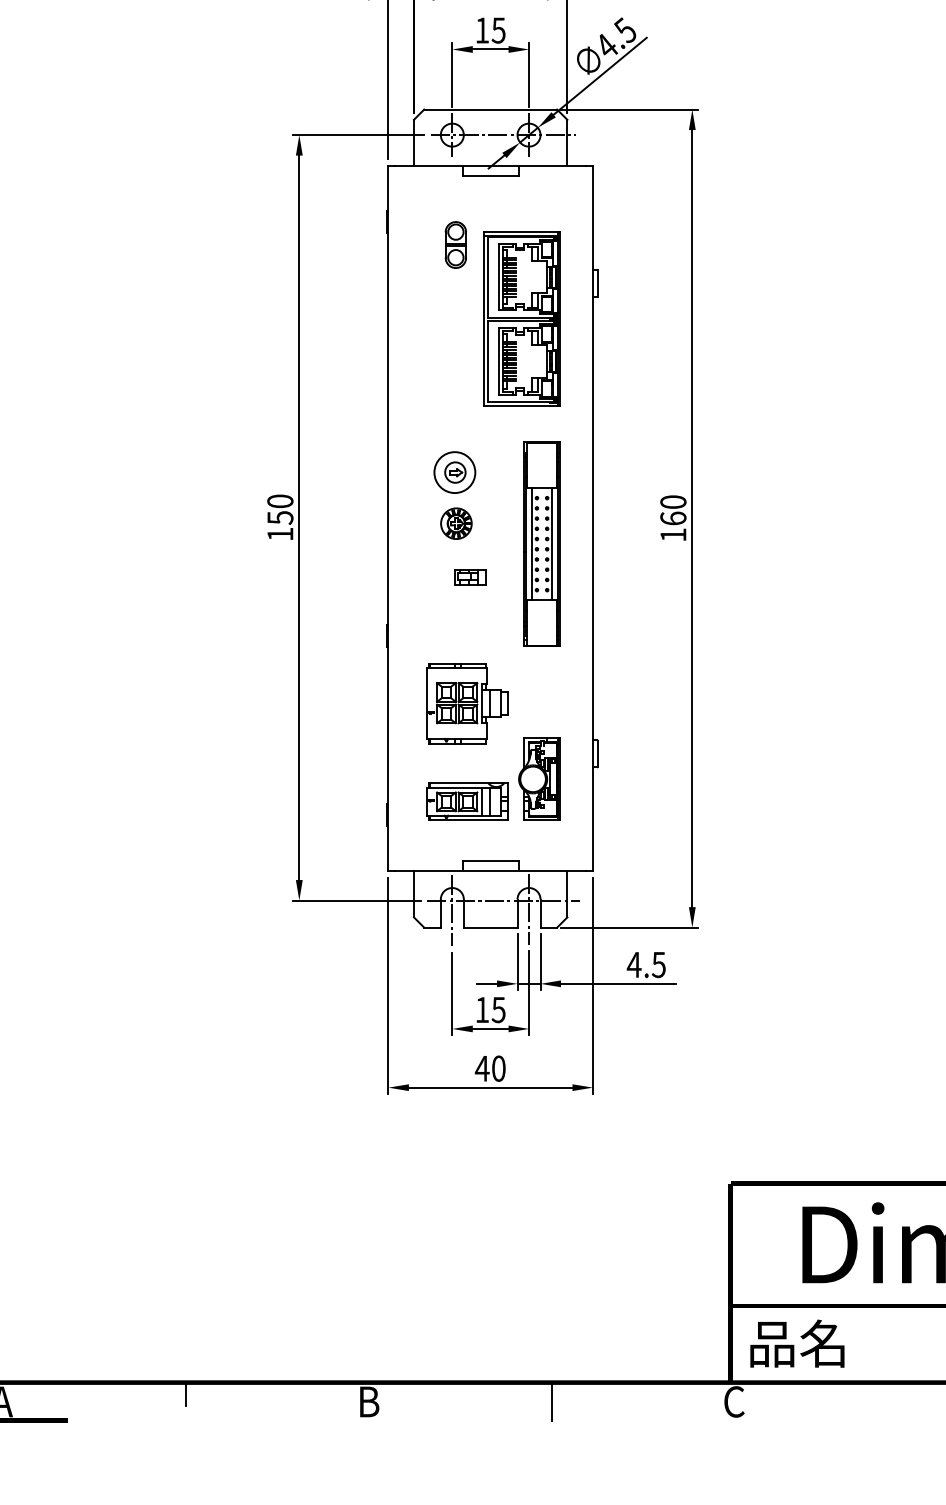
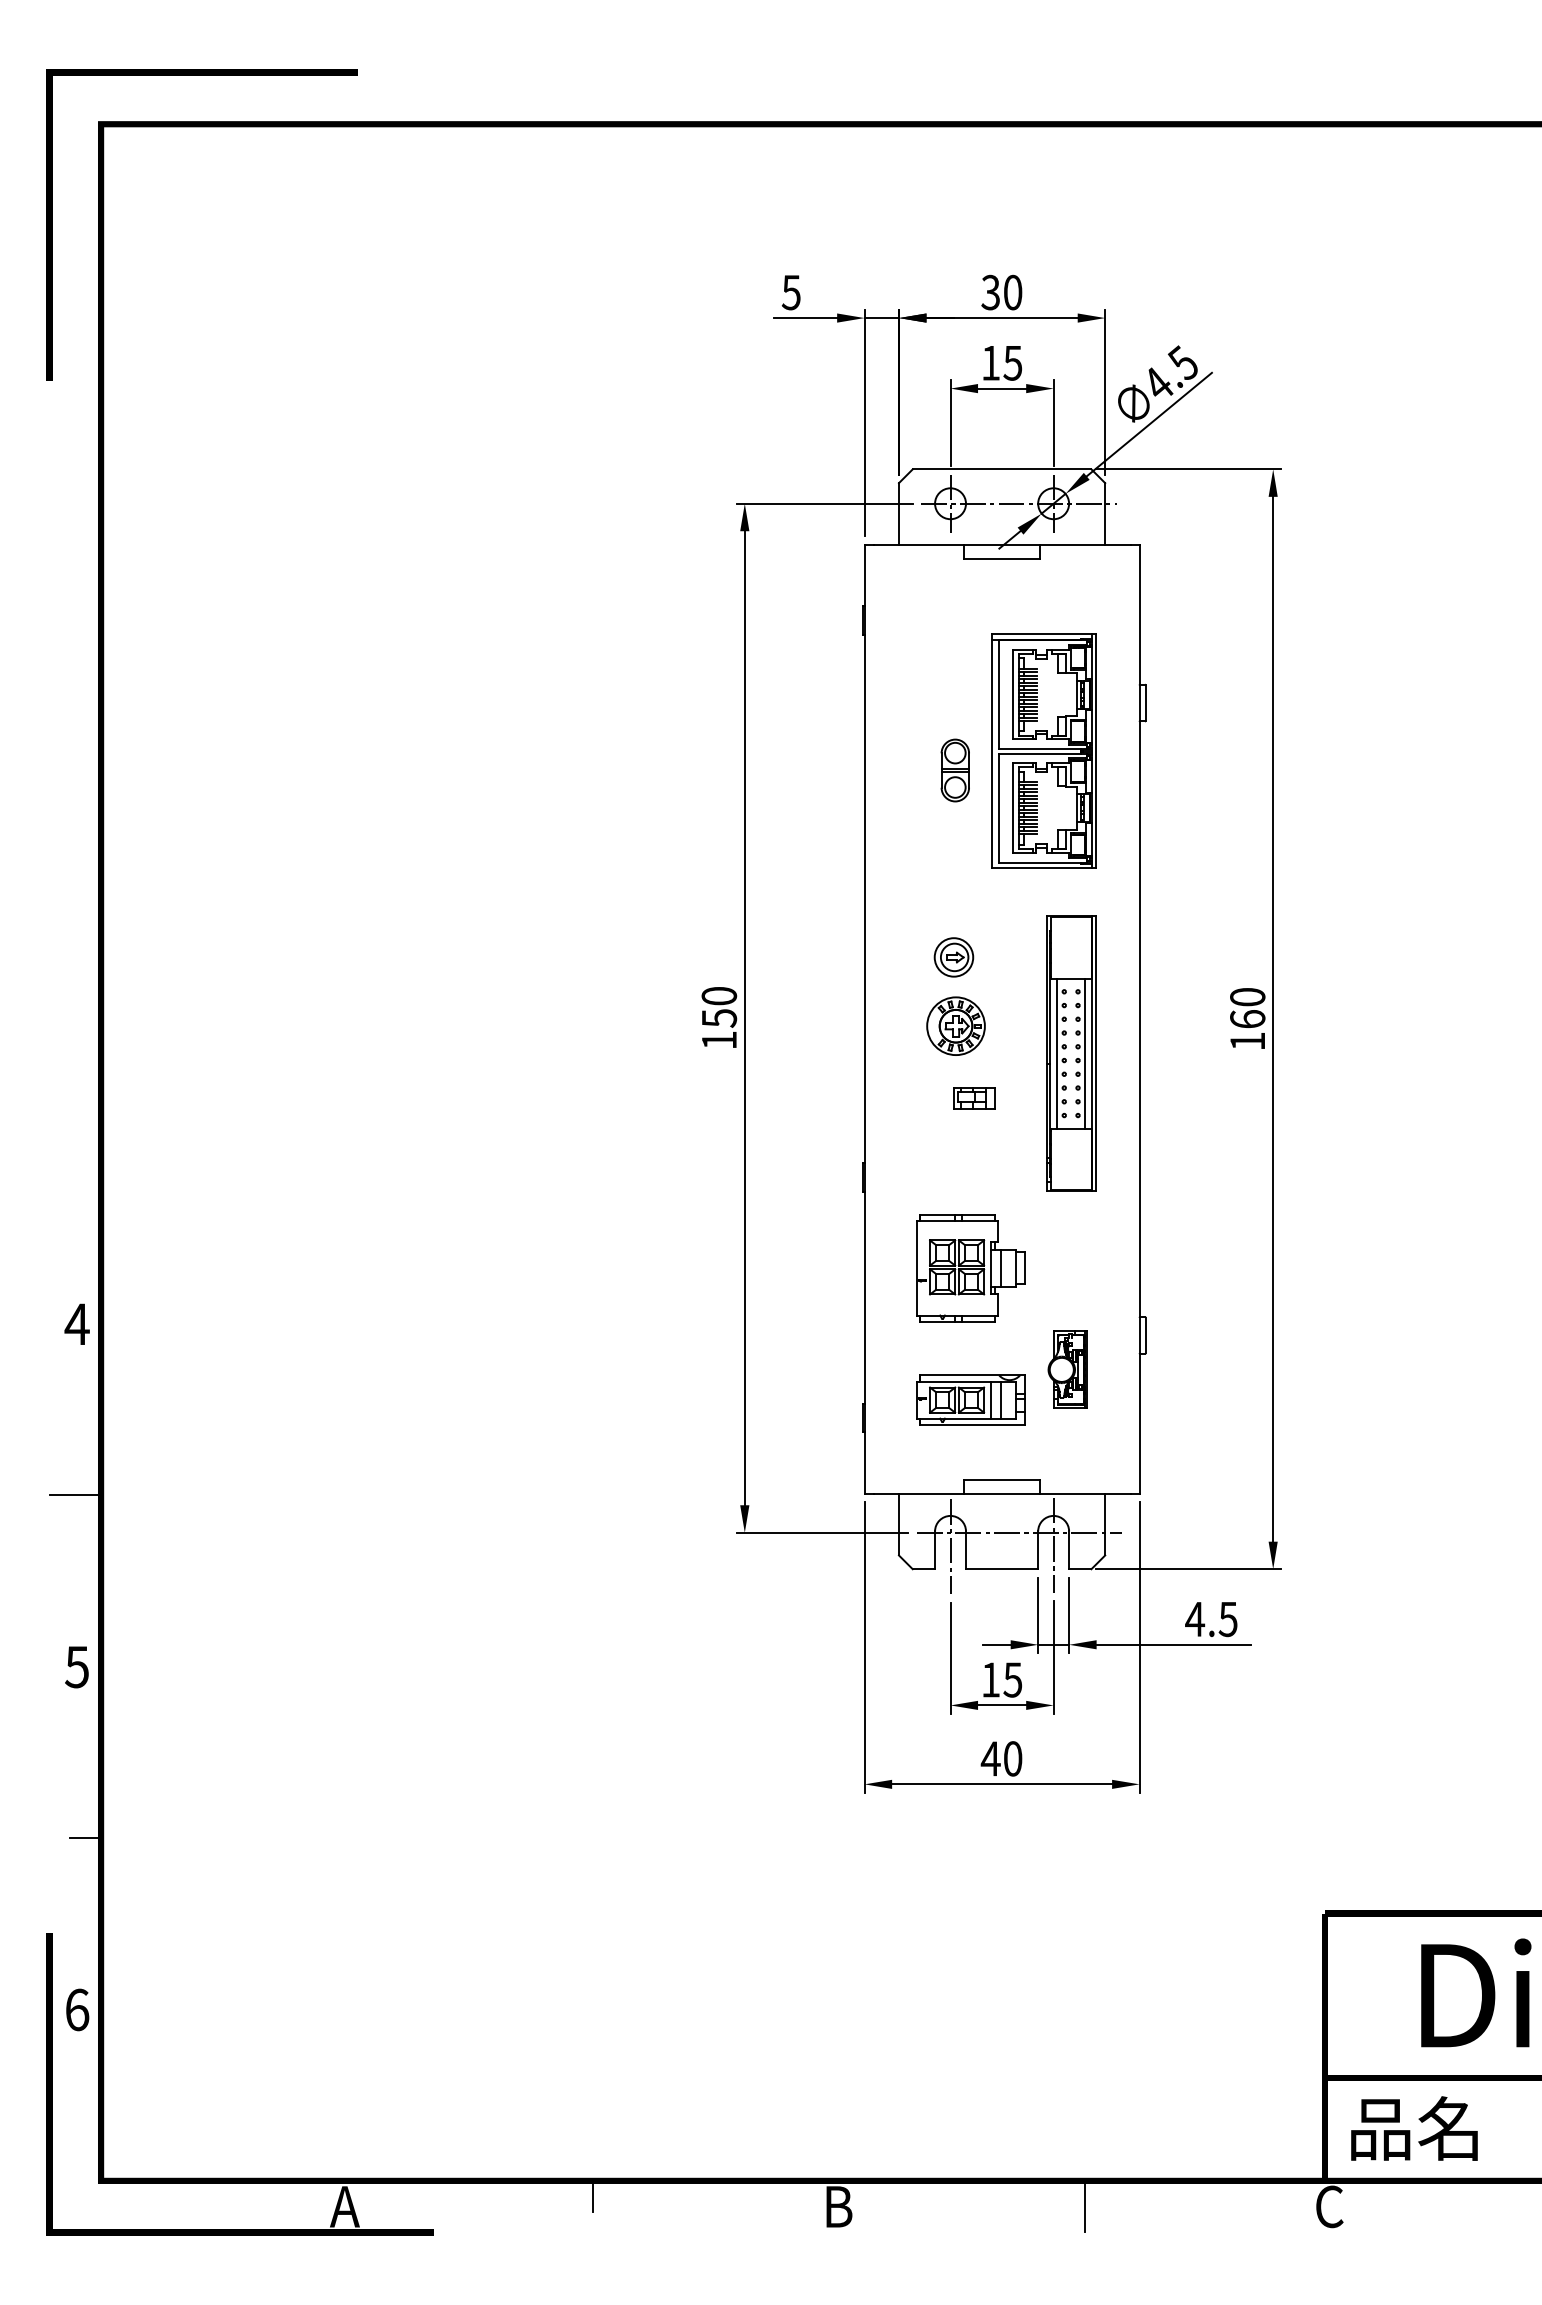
part: (455, 245) -> (954, 770), moved
circle: (454, 471) -> (953, 956), size x0.7
part: (456, 523) -> (955, 1025), size x1.4
part: (539, 779) -> (1067, 1369), size x0.7

